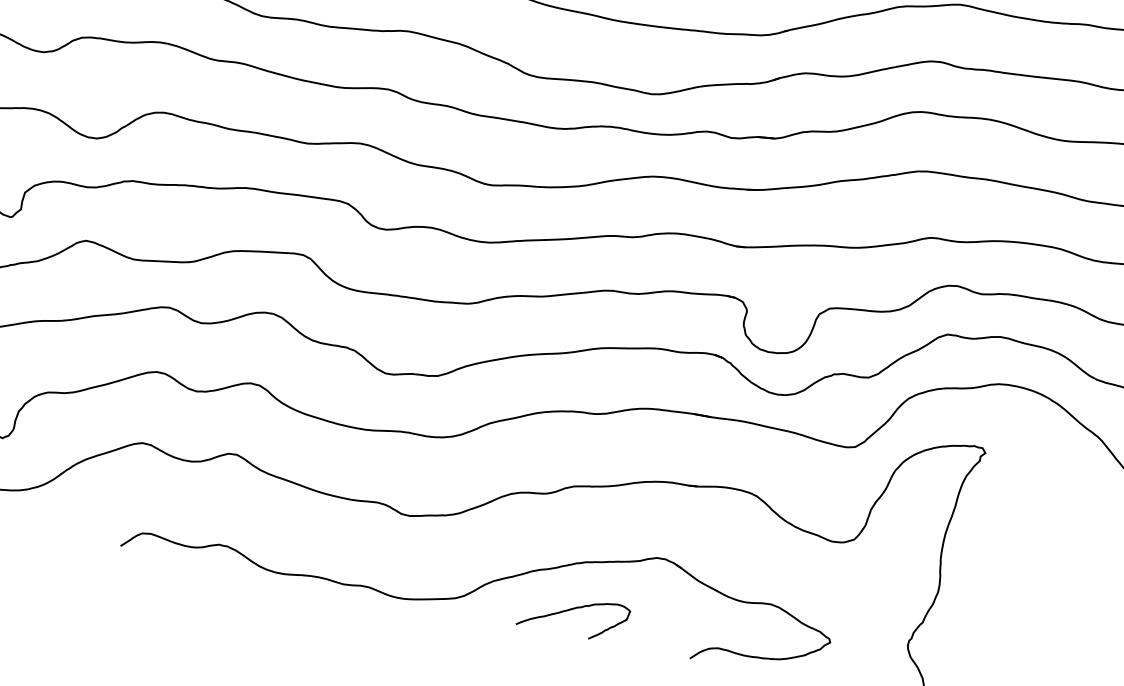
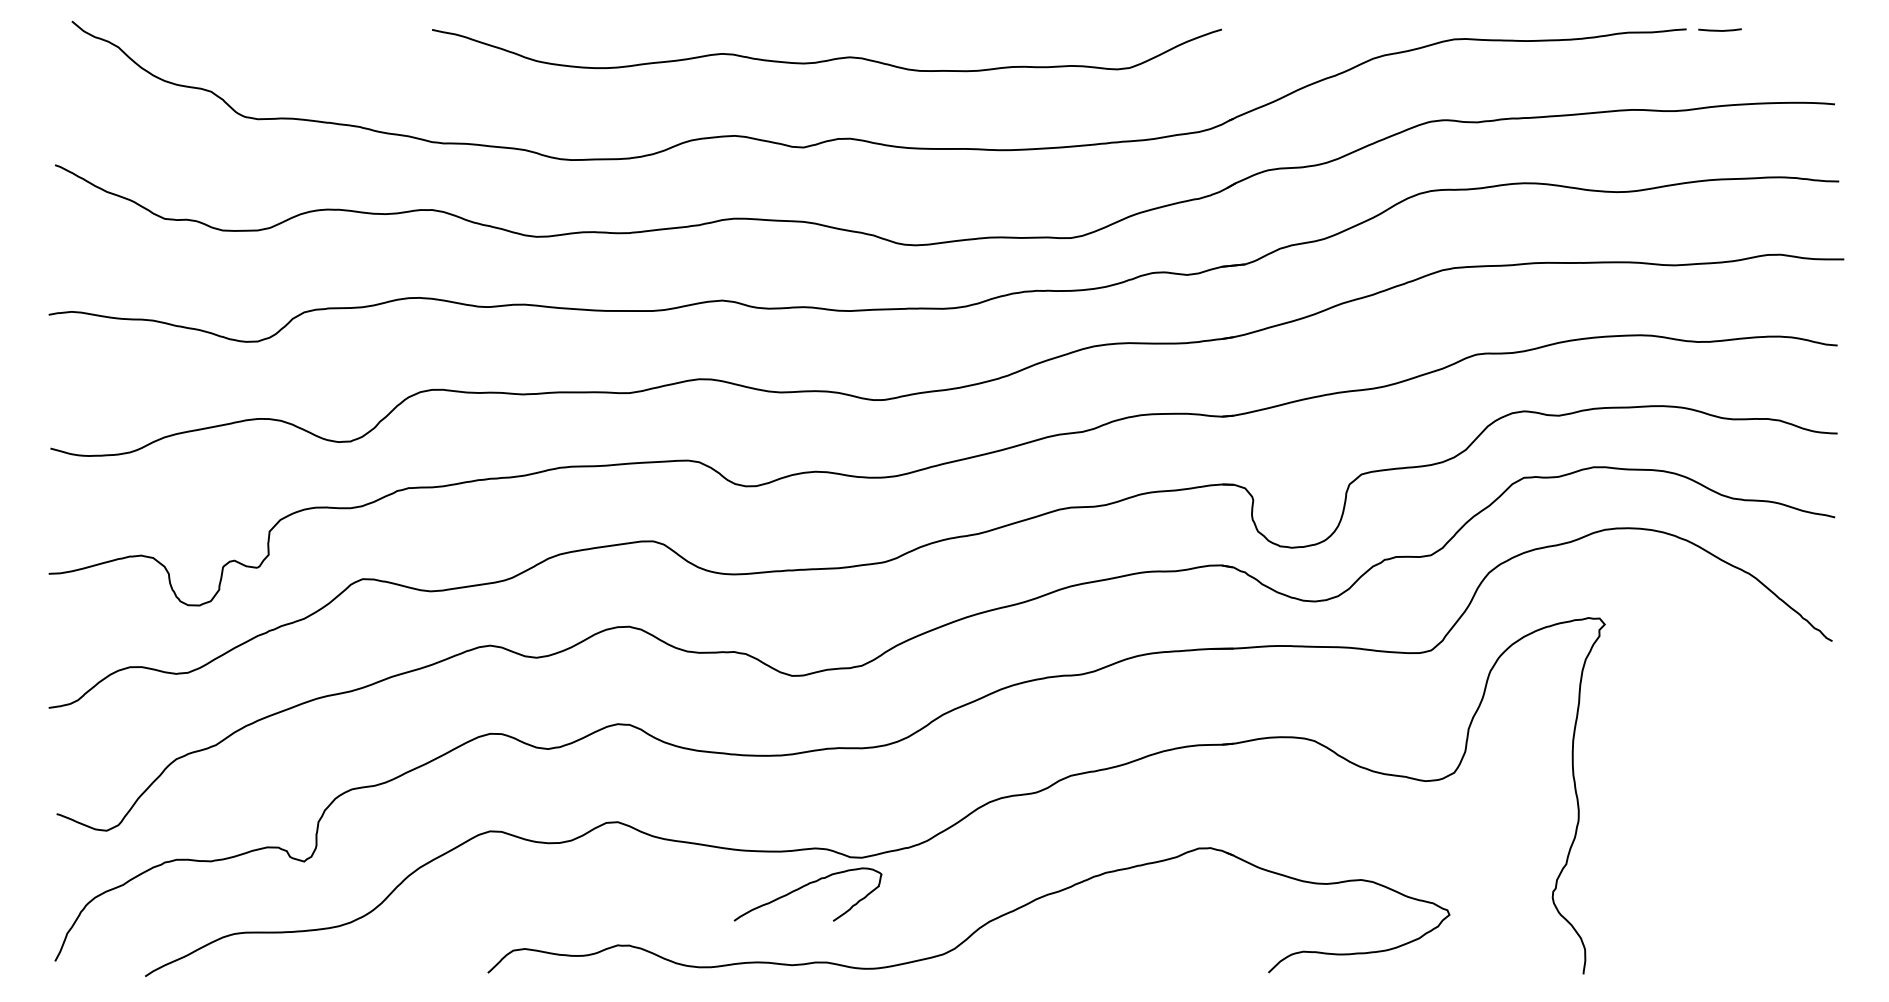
curve: (571, 609) -> (803, 887), moved

